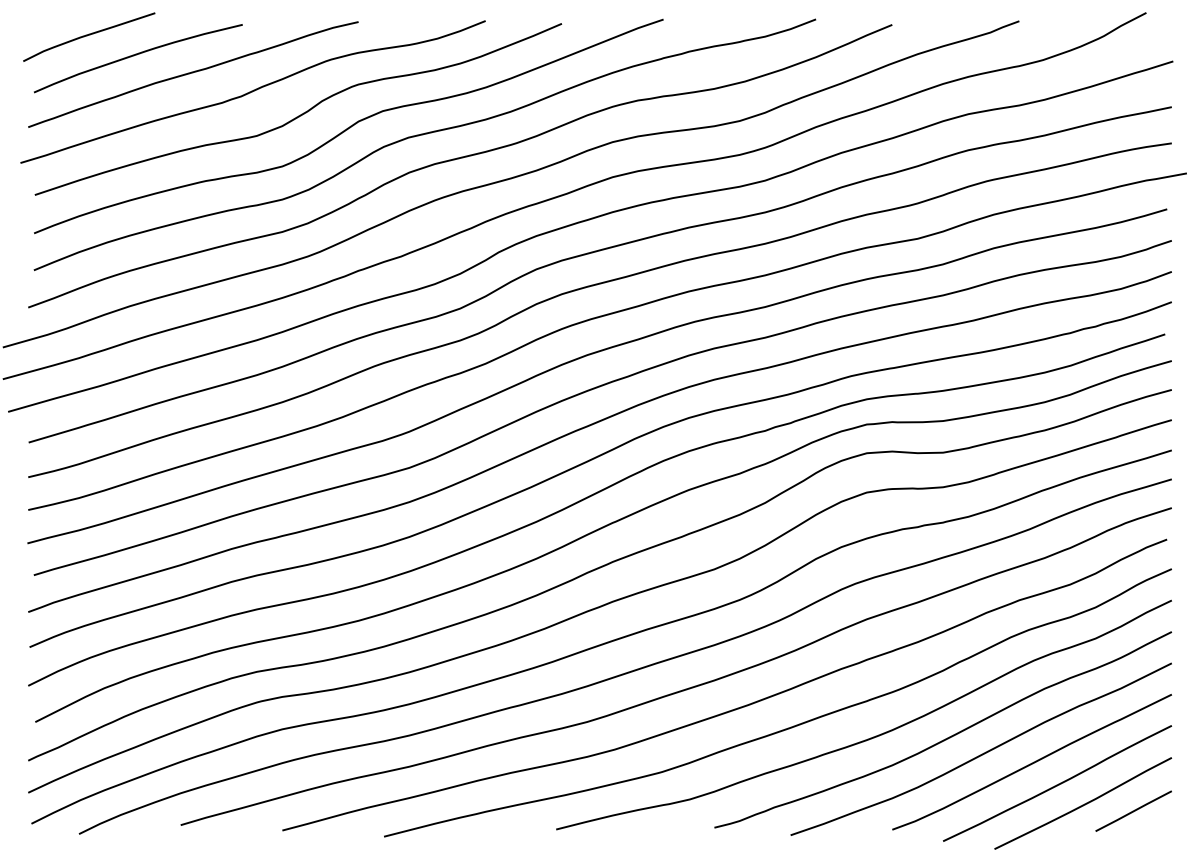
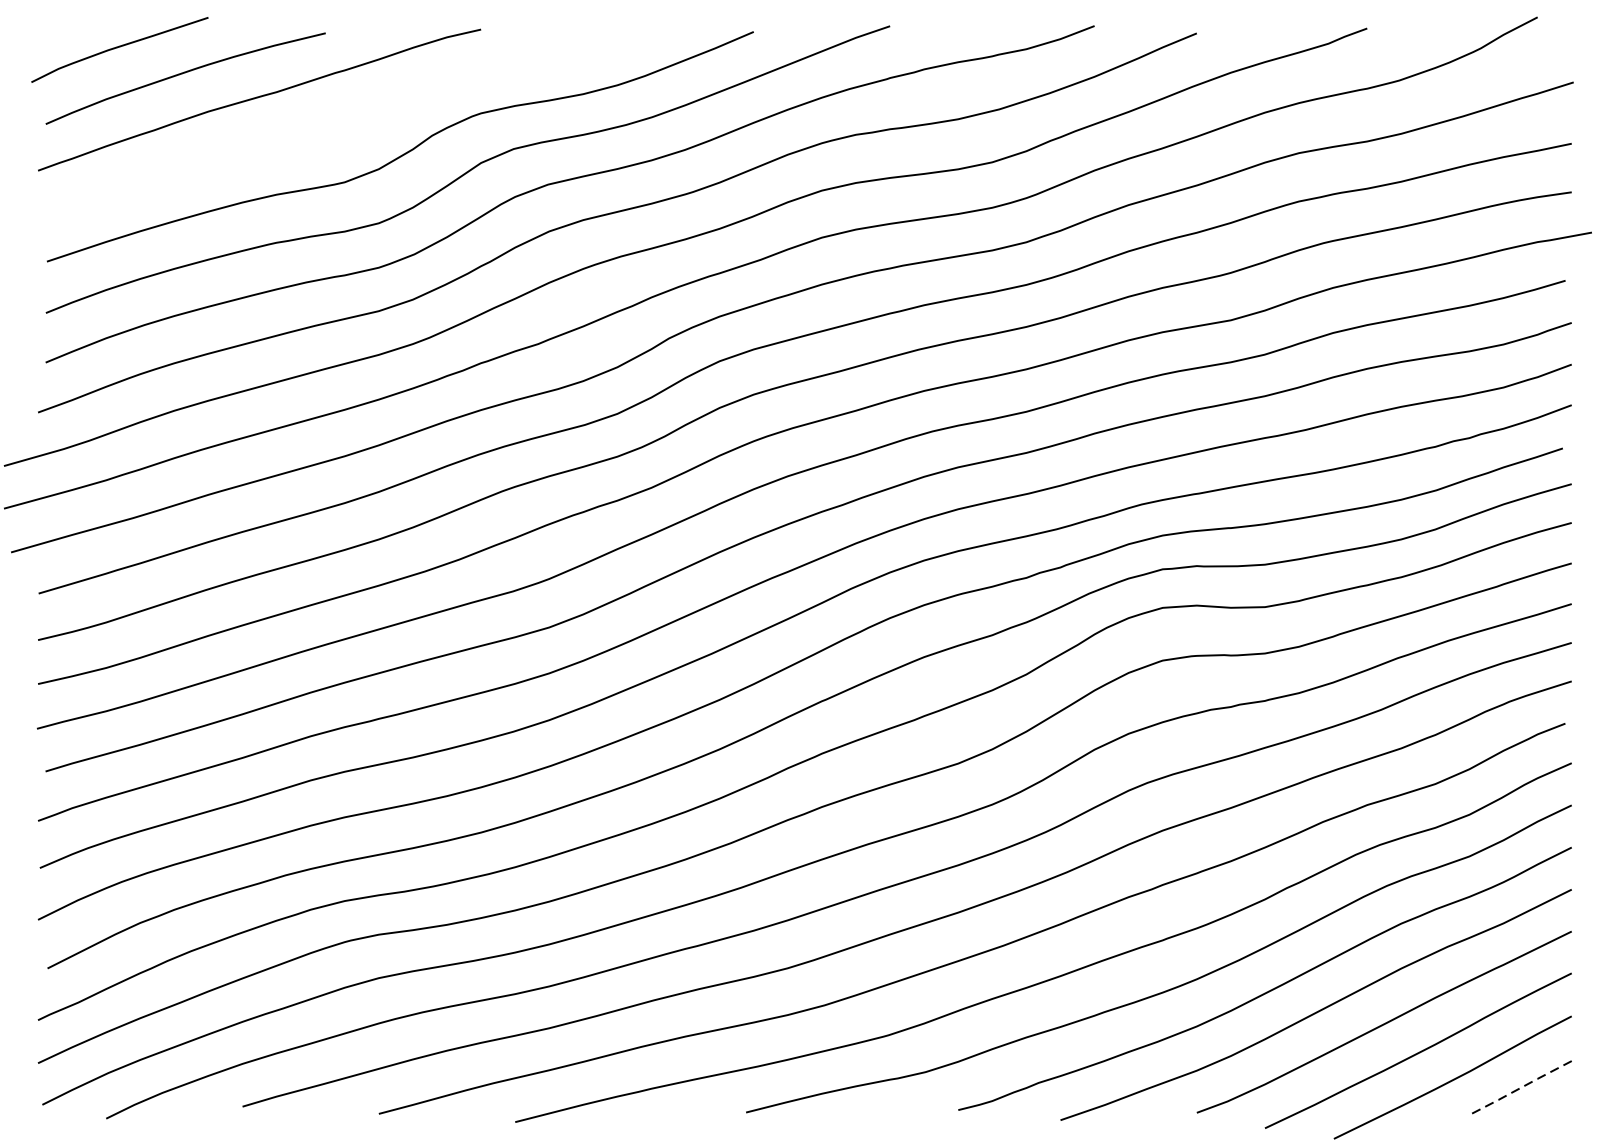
curve: (252, 91) -> (338, 122), removed
line: (1133, 811) -> (1520, 1088), solid -> dashed

